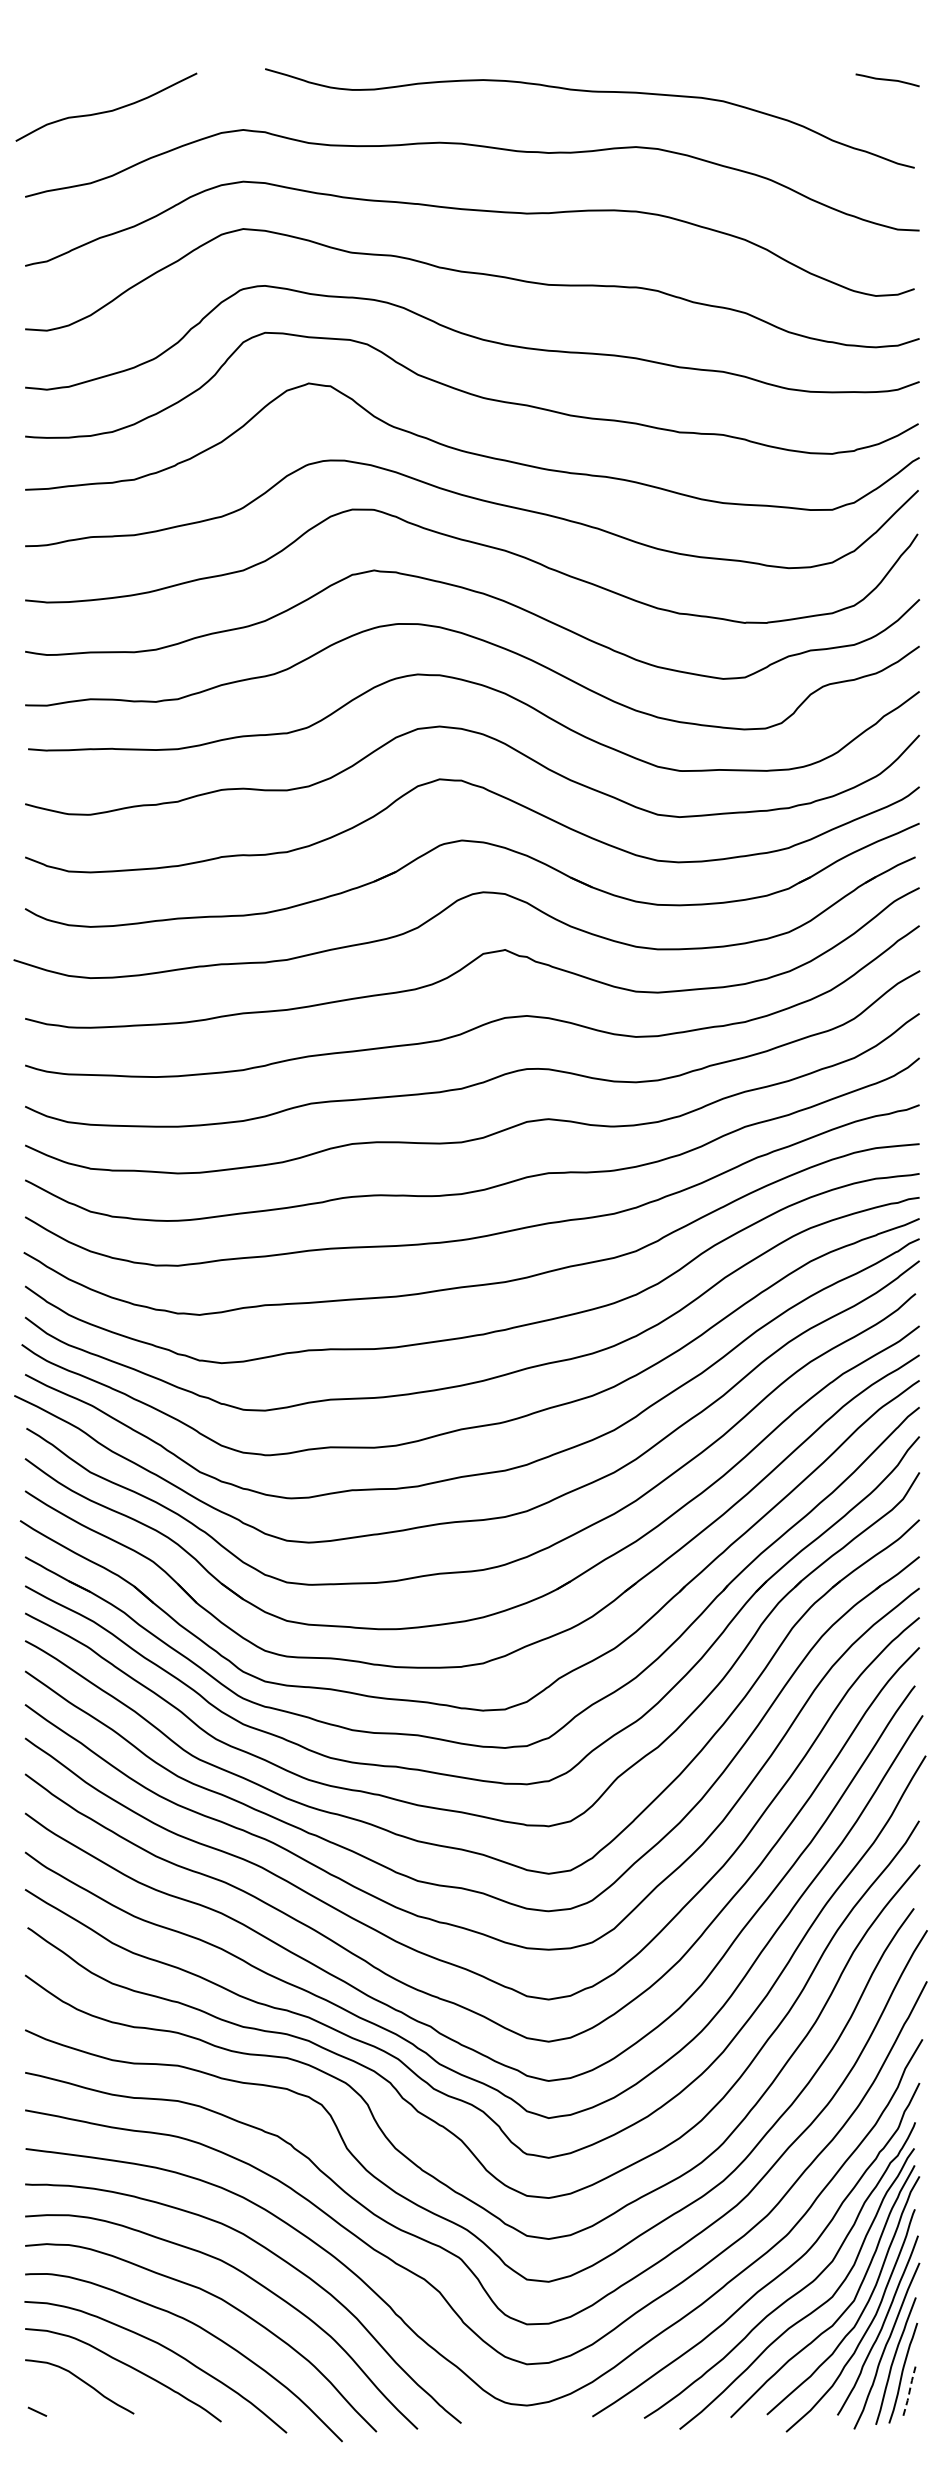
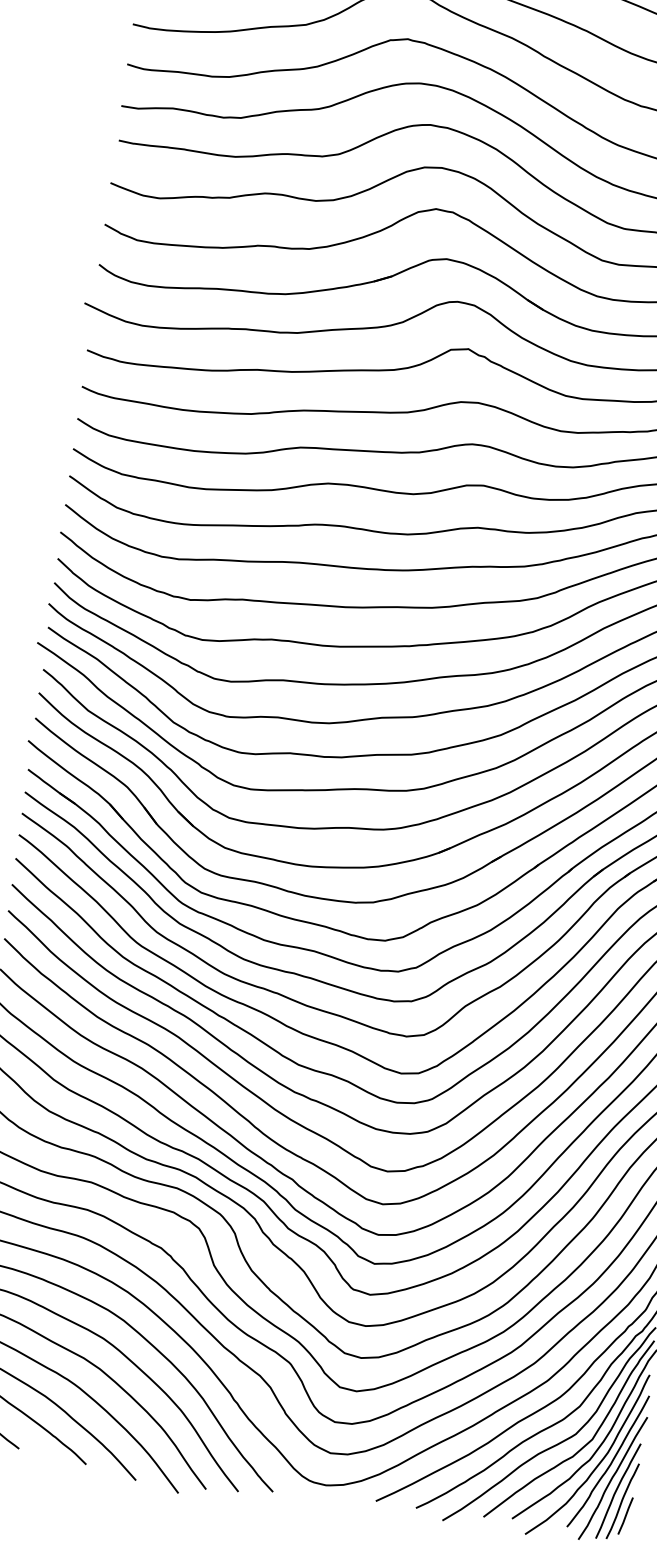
line: (909, 2391) -> (625, 1516), dashed -> solid

